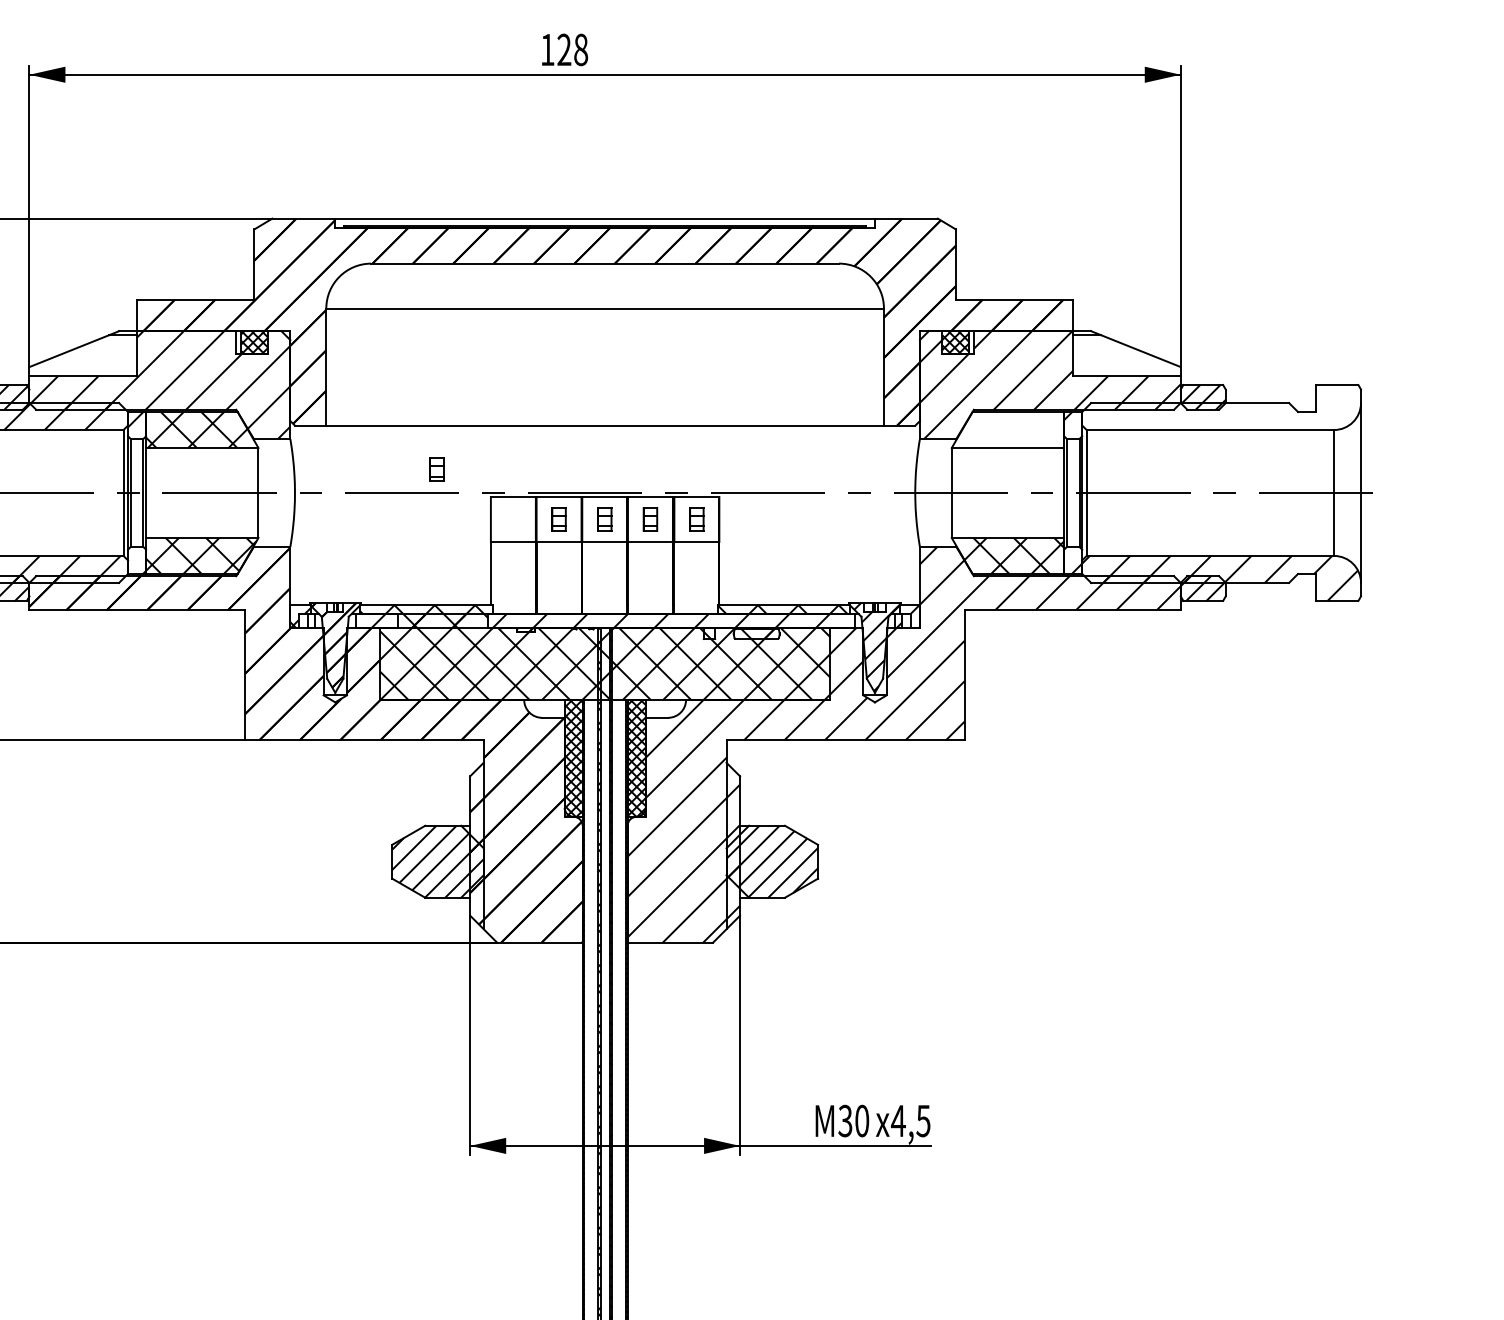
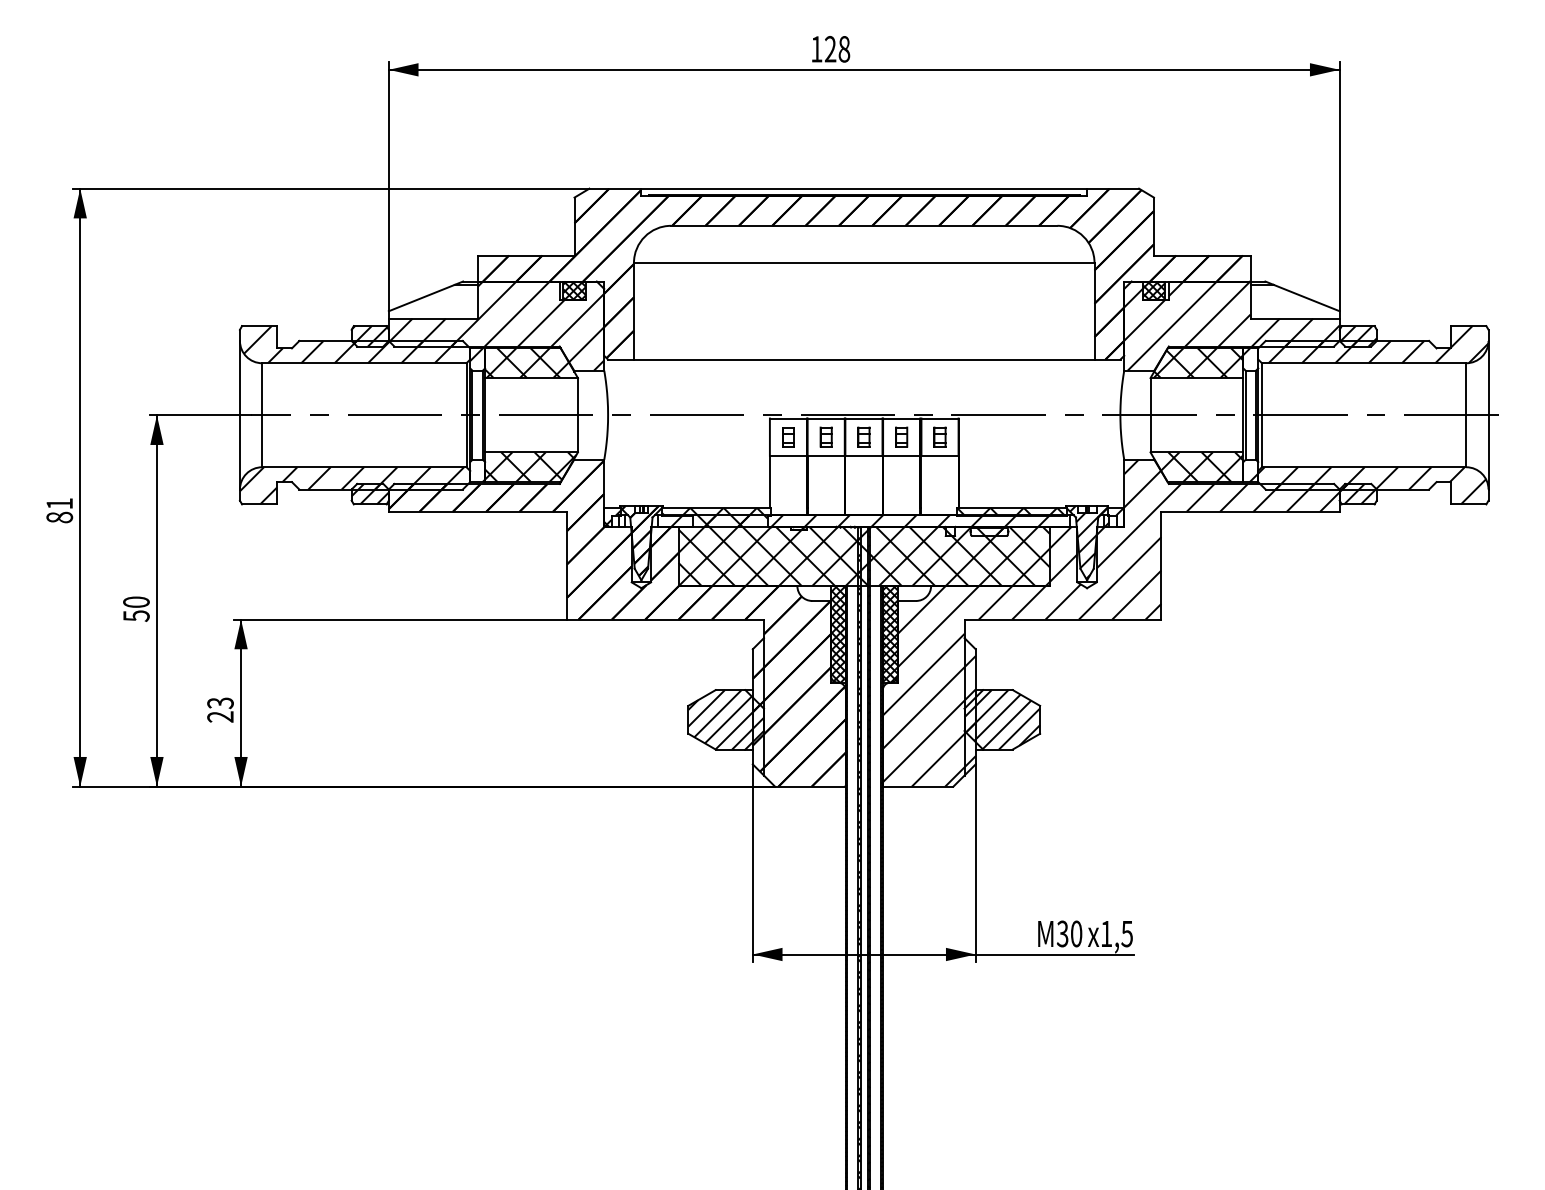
hatch: (1227, 407) -> (1378, 344), added
hatch: (1009, 430) -> (1198, 363), added
part: (437, 470) -> (788, 437), moved
text: (898, 1120) -> (1106, 933), 4,5 -> 1,5

